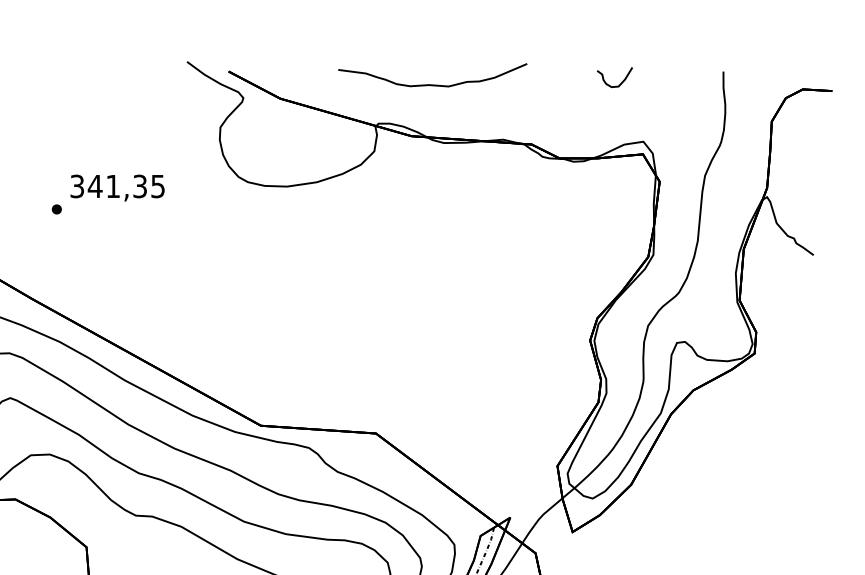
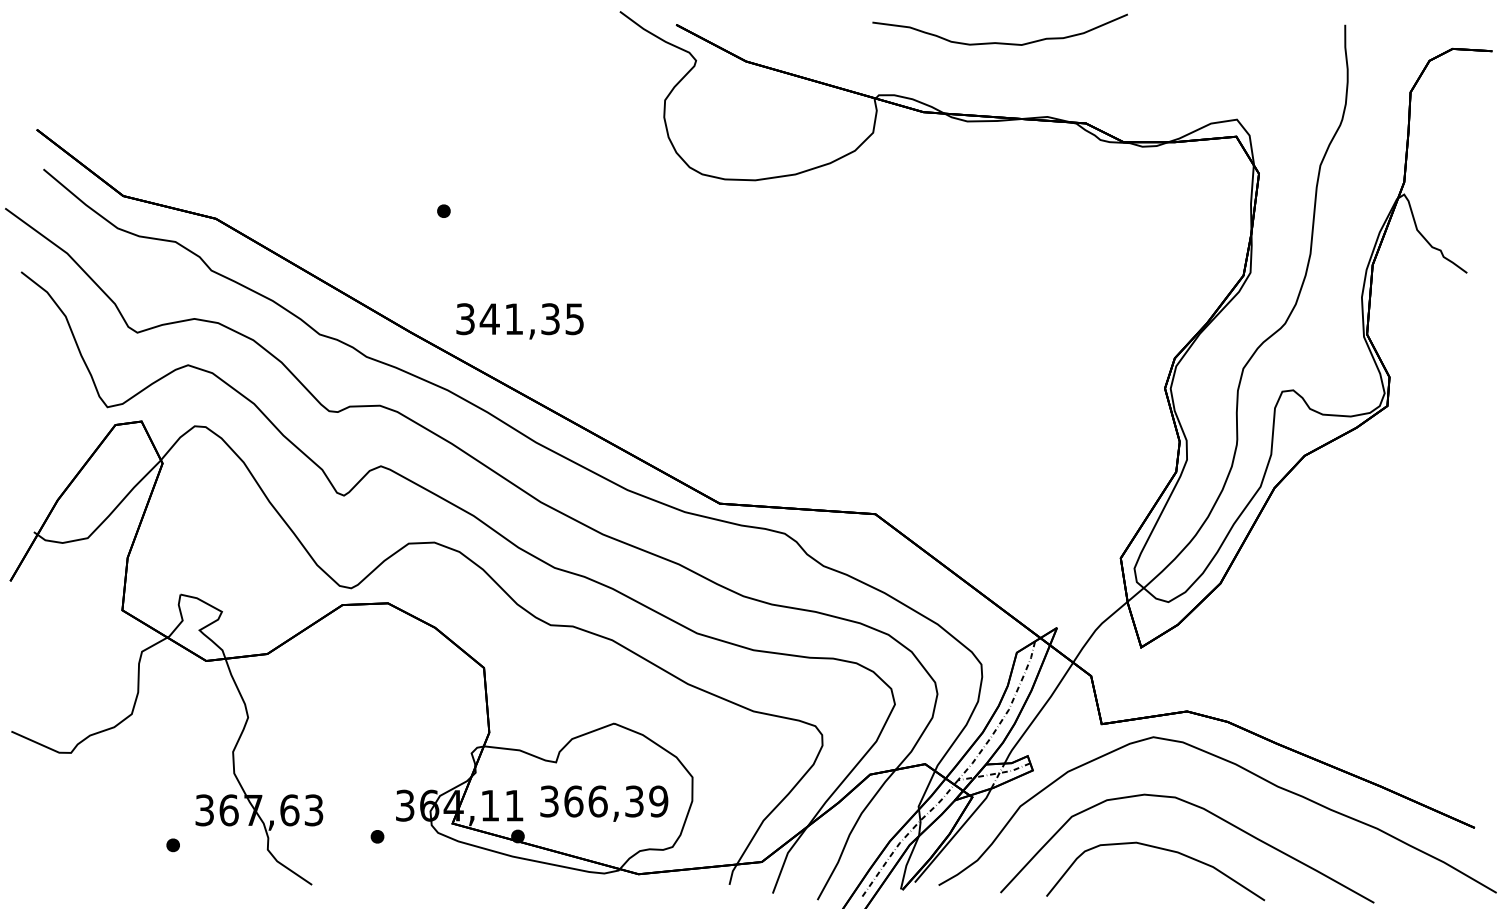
curve: (620, 83) -> (1206, 40), removed
curve: (432, 84) -> (999, 42), moved
text: (117, 188) -> (519, 321), moved

